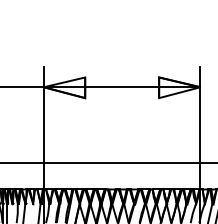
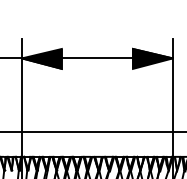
fill: (64, 87) -> (41, 58), added
fill: (179, 87) -> (152, 58), added

